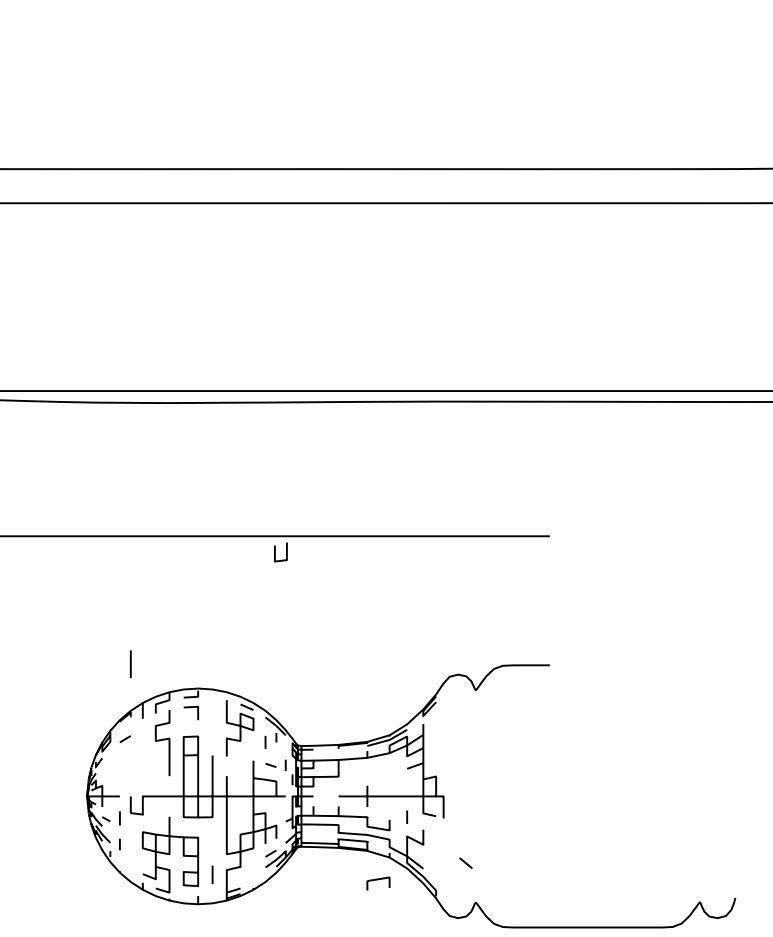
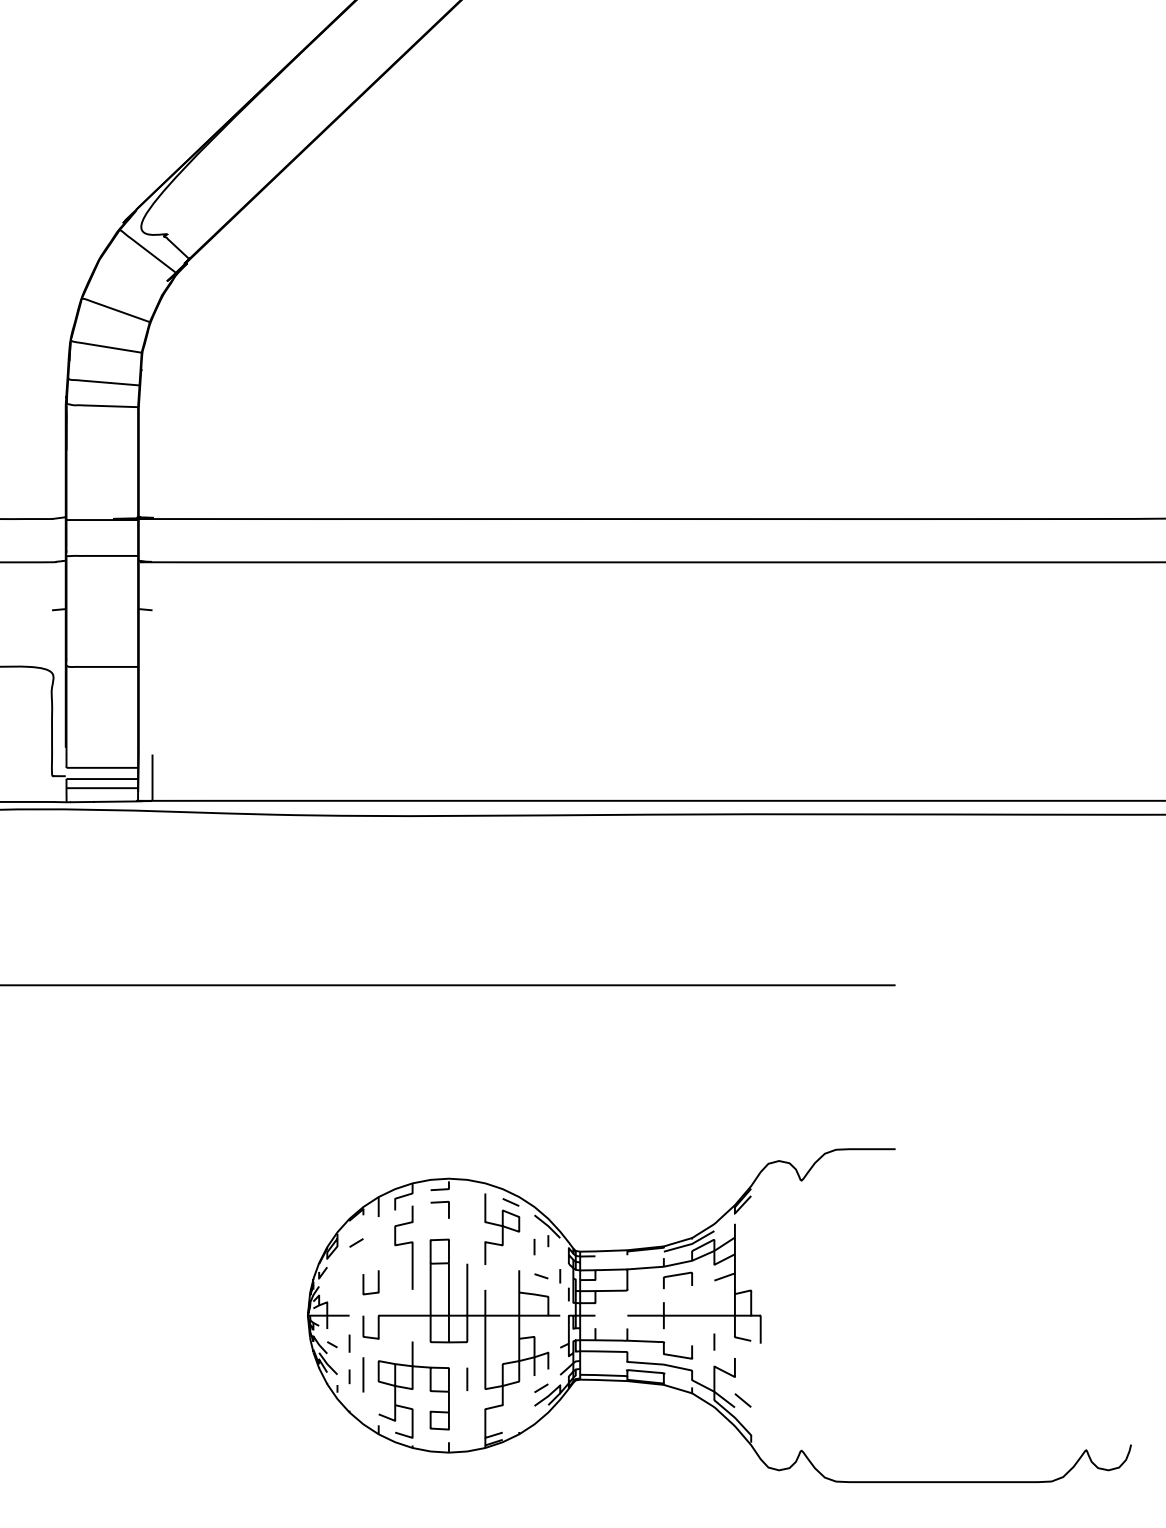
curve: (275, 552) -> (364, 1282), moved
line: (130, 663) -> (363, 1374), moved
line: (465, 863) -> (742, 1400), moved
line: (212, 875) -> (467, 1379), moved
curve: (376, 880) -> (675, 1276), moved

